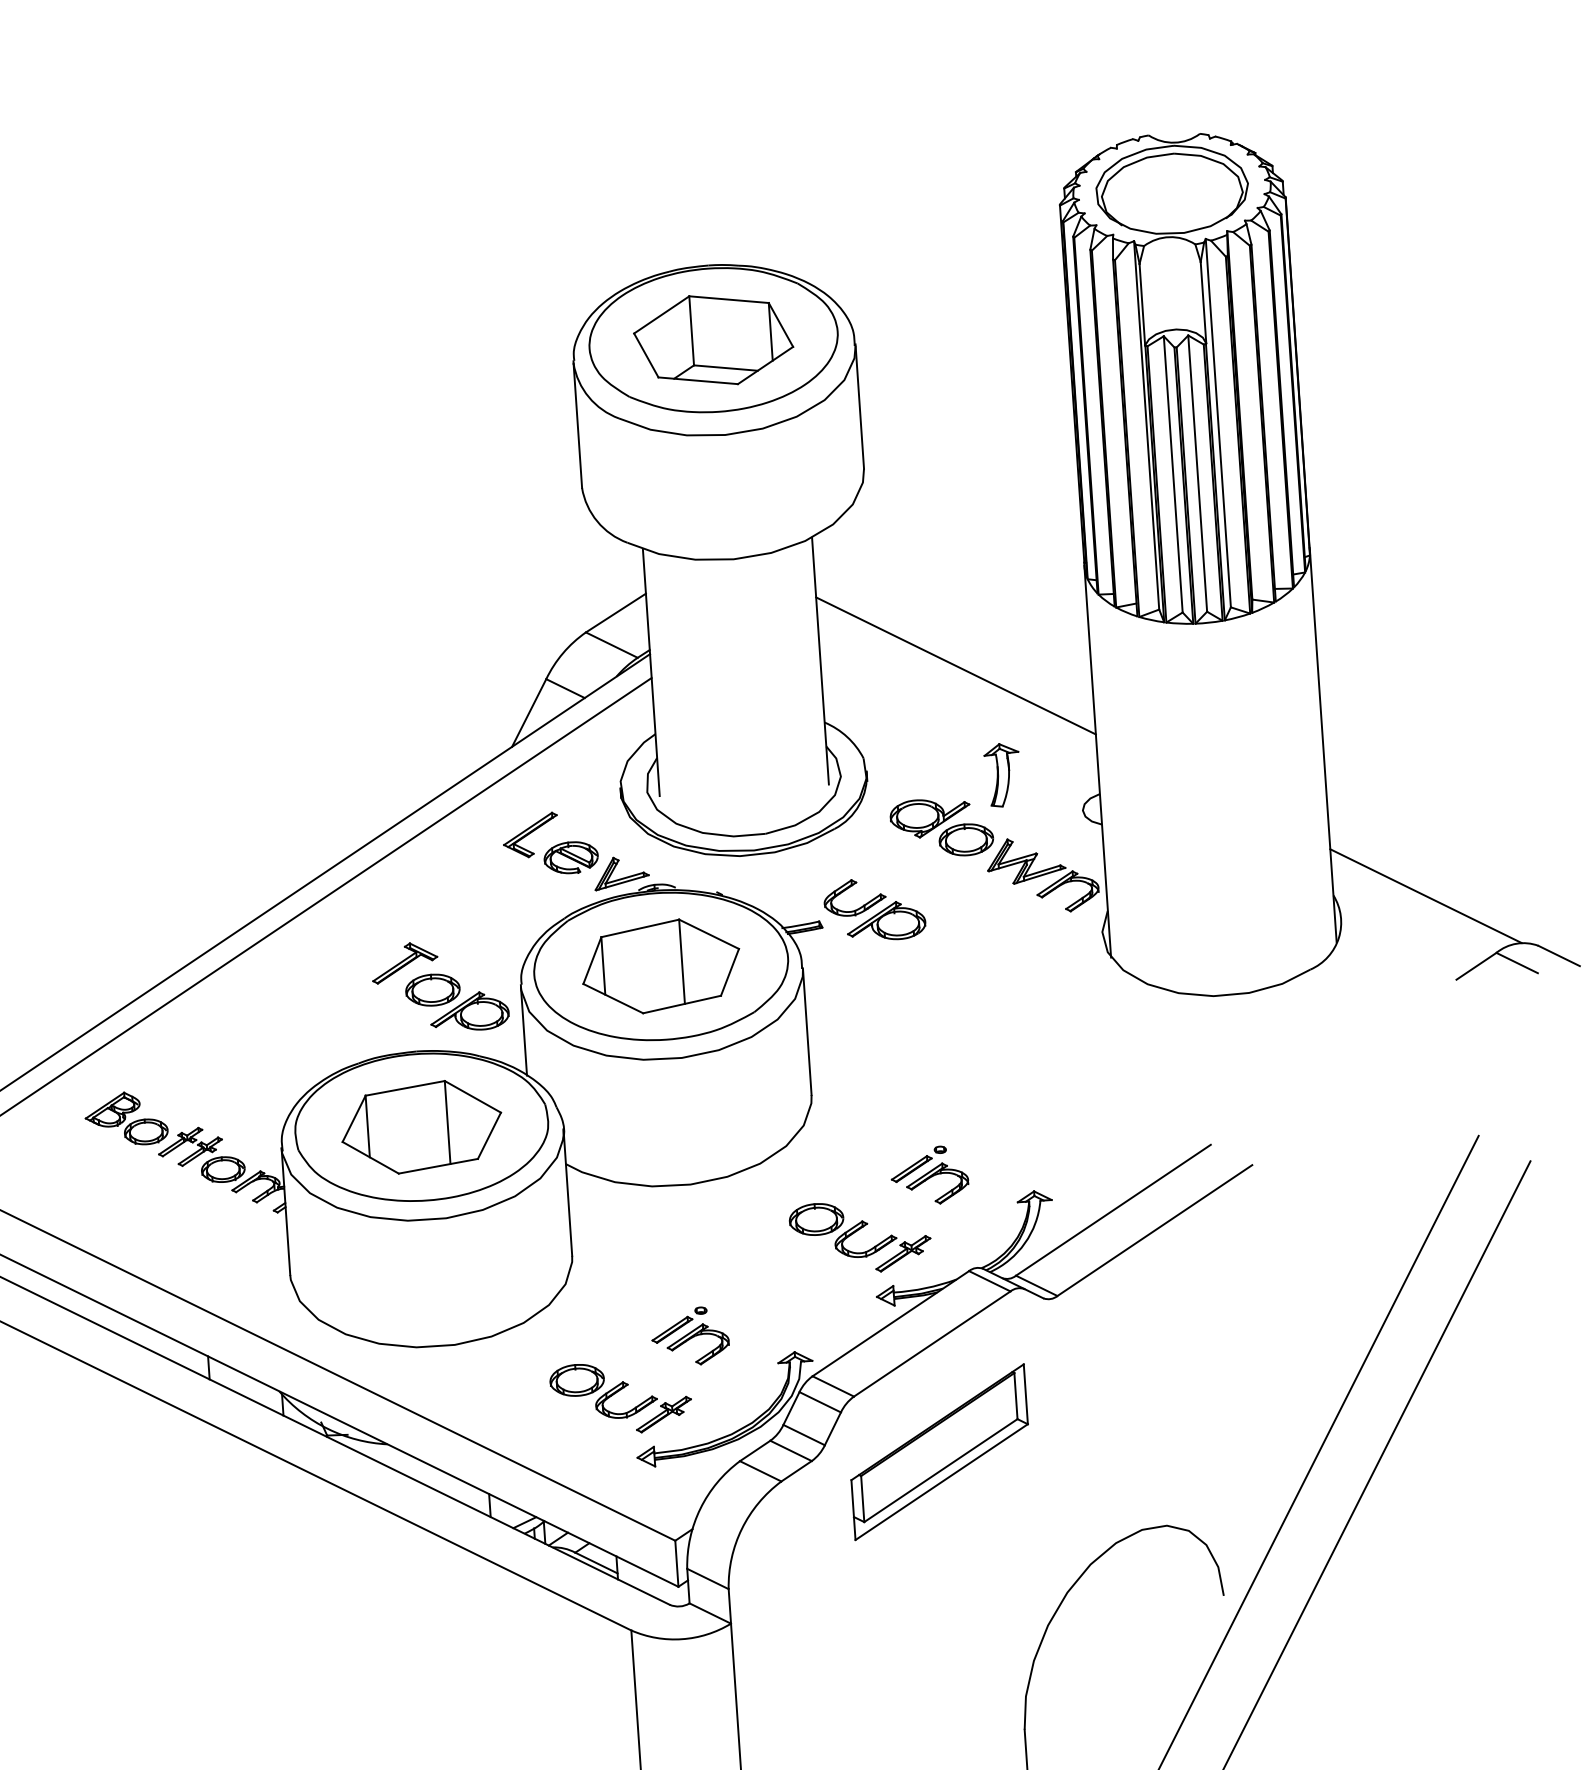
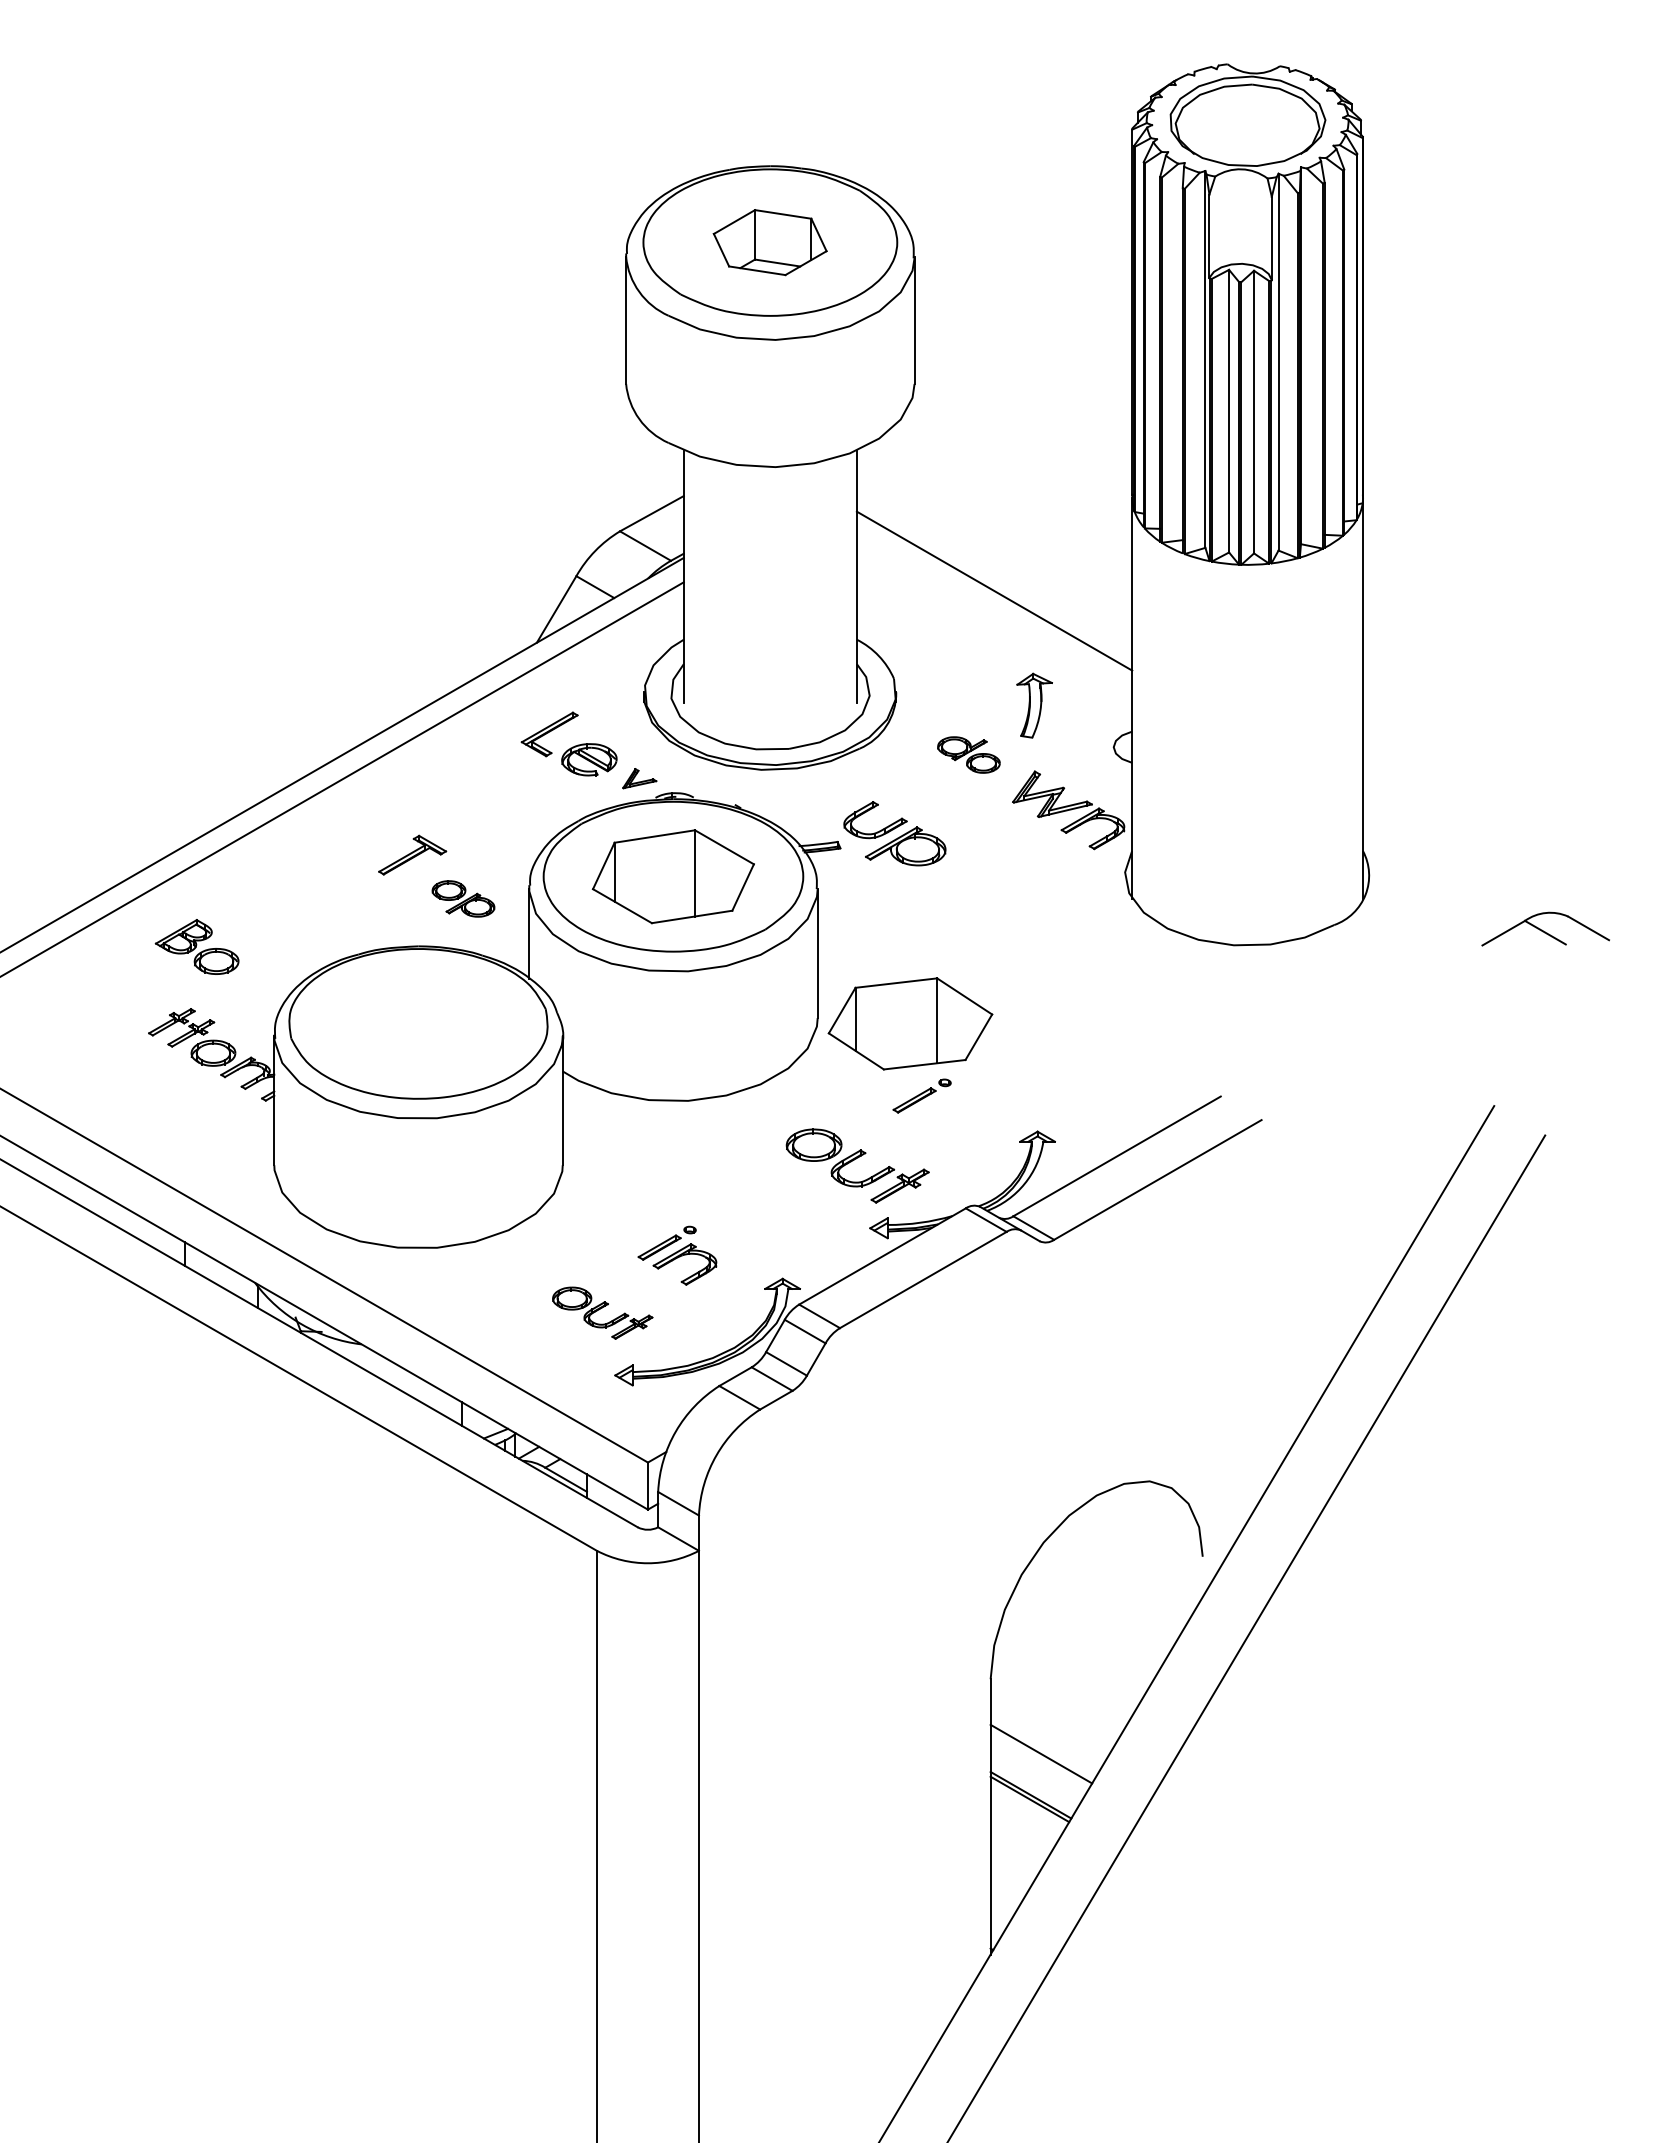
part: (712, 340) -> (769, 242), size x0.7
part: (941, 827) -> (968, 754), size x0.6
part: (621, 872) -> (639, 778), size x0.6
line: (1426, 895) -> (1457, 857), removed
part: (457, 1001) -> (463, 898), size x0.6
part: (125, 1118) -> (196, 946), moved
part: (421, 1126) -> (910, 1023), moved
part: (933, 1176) -> (936, 1109), removed
part: (620, 1397) -> (602, 1312), size x0.7
part: (939, 1451) -> (923, 1390), removed

